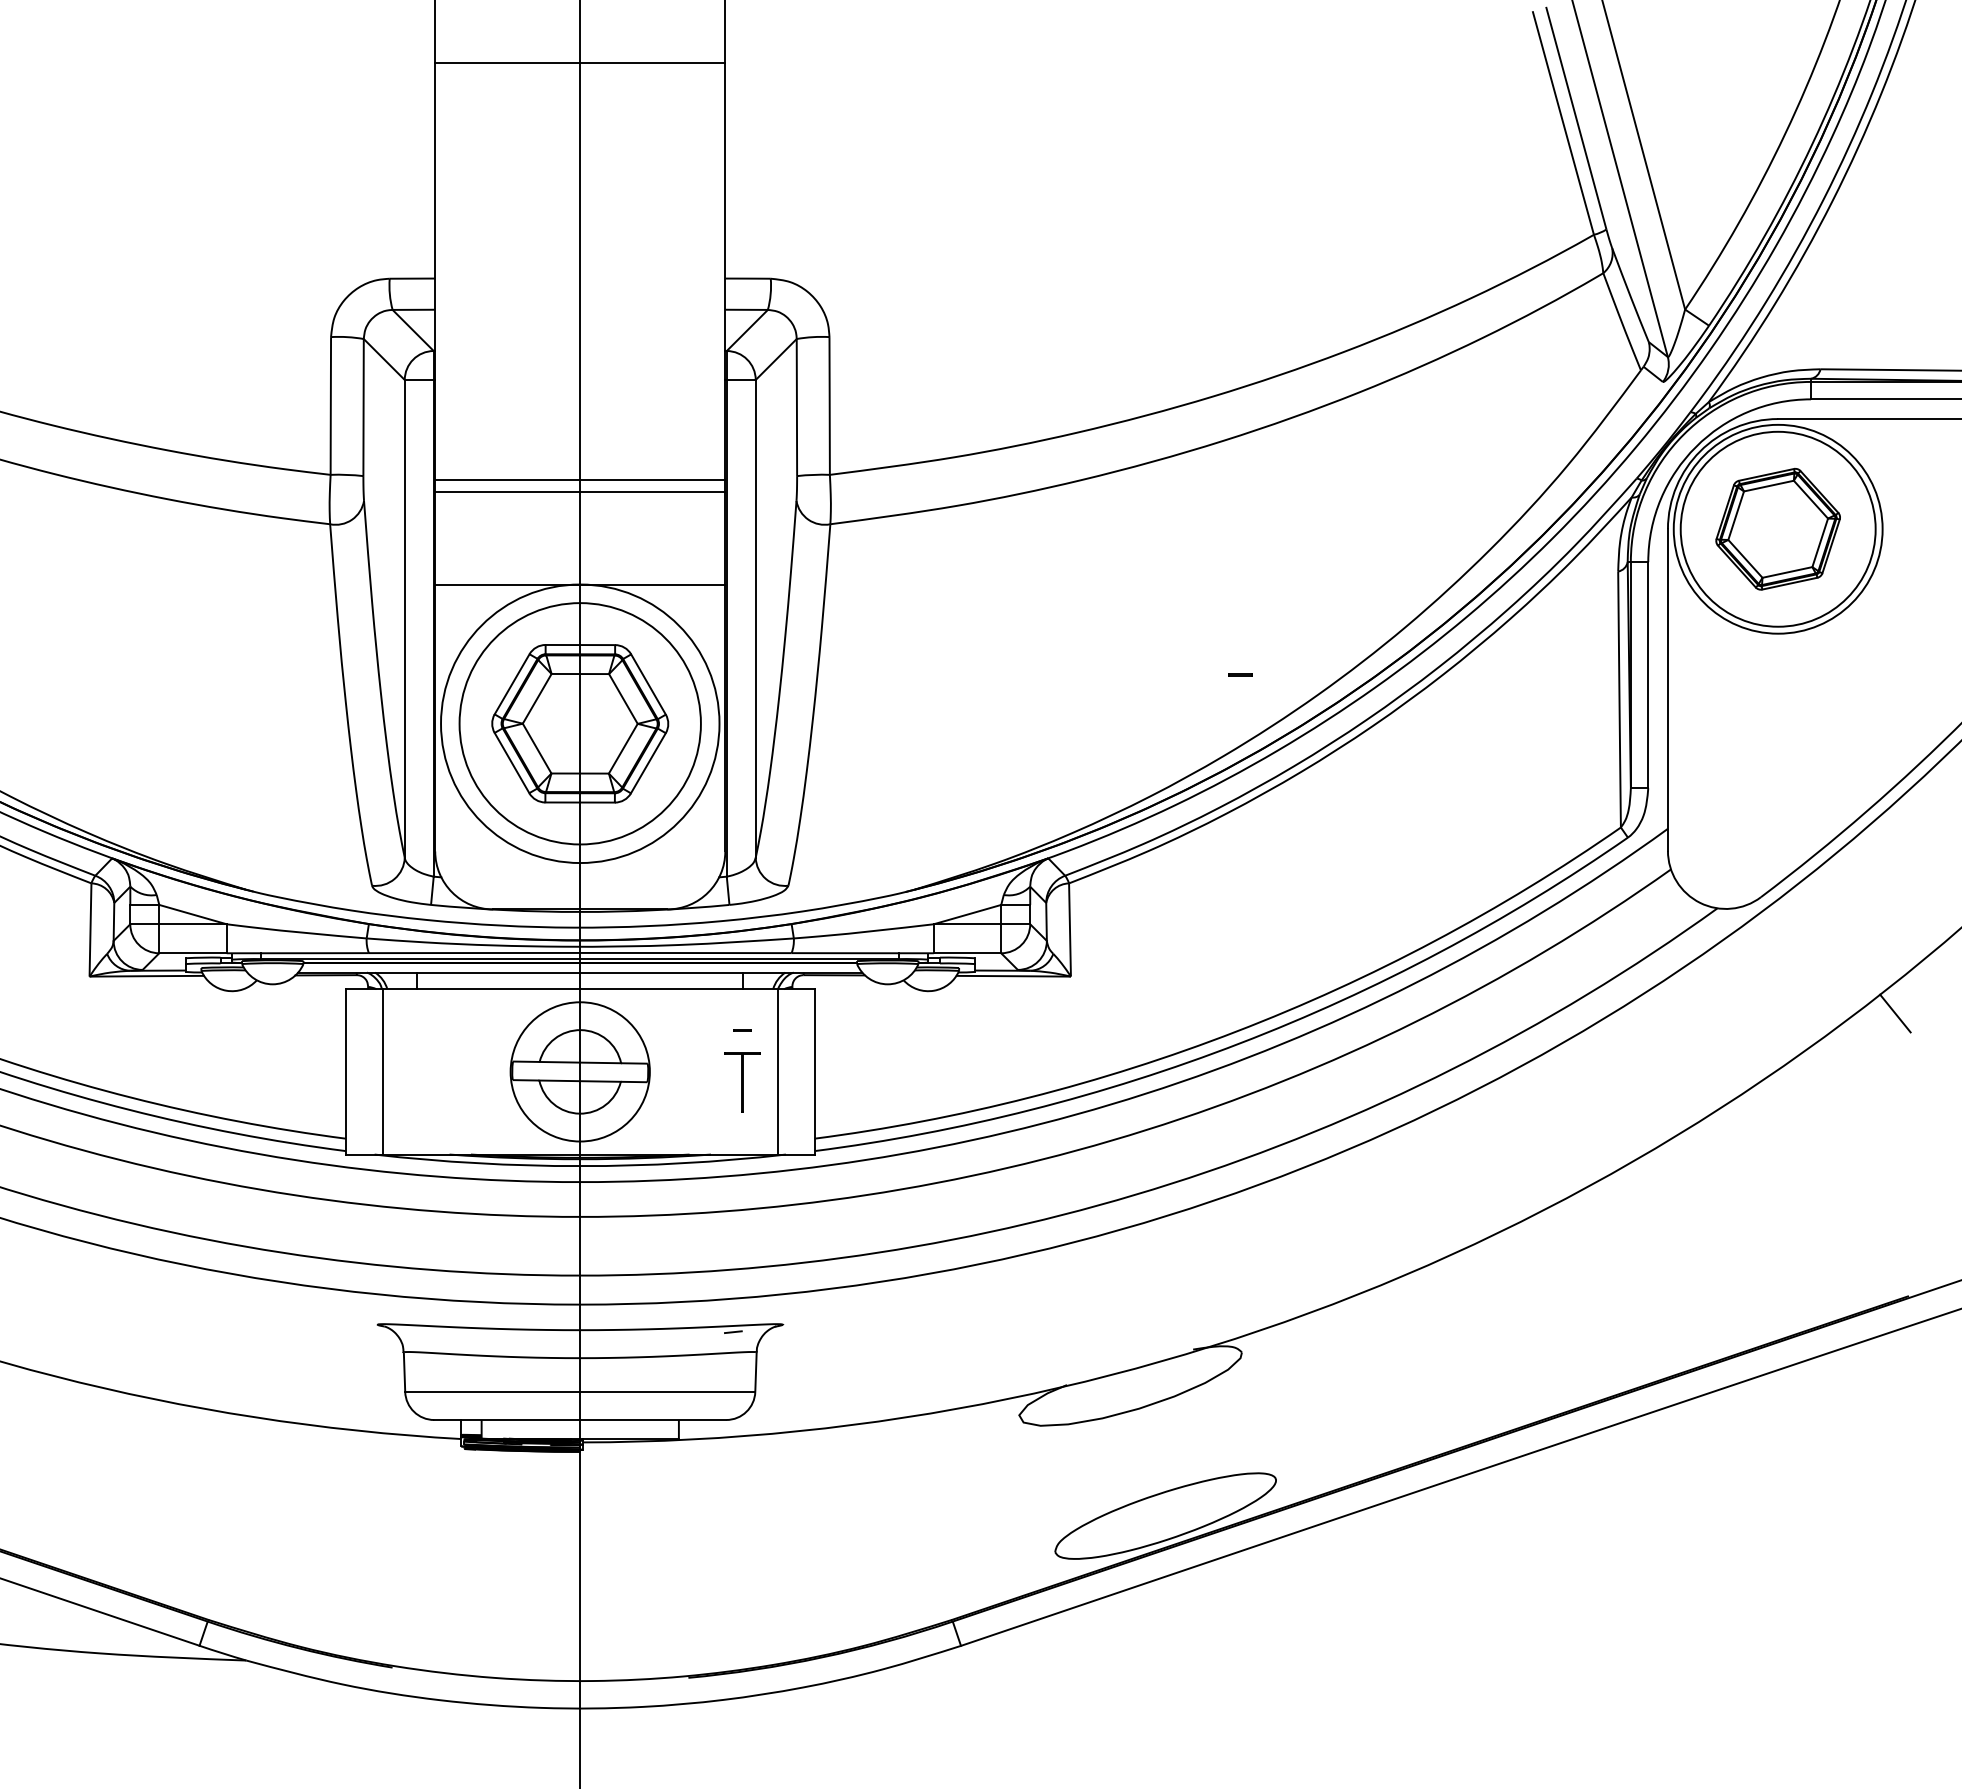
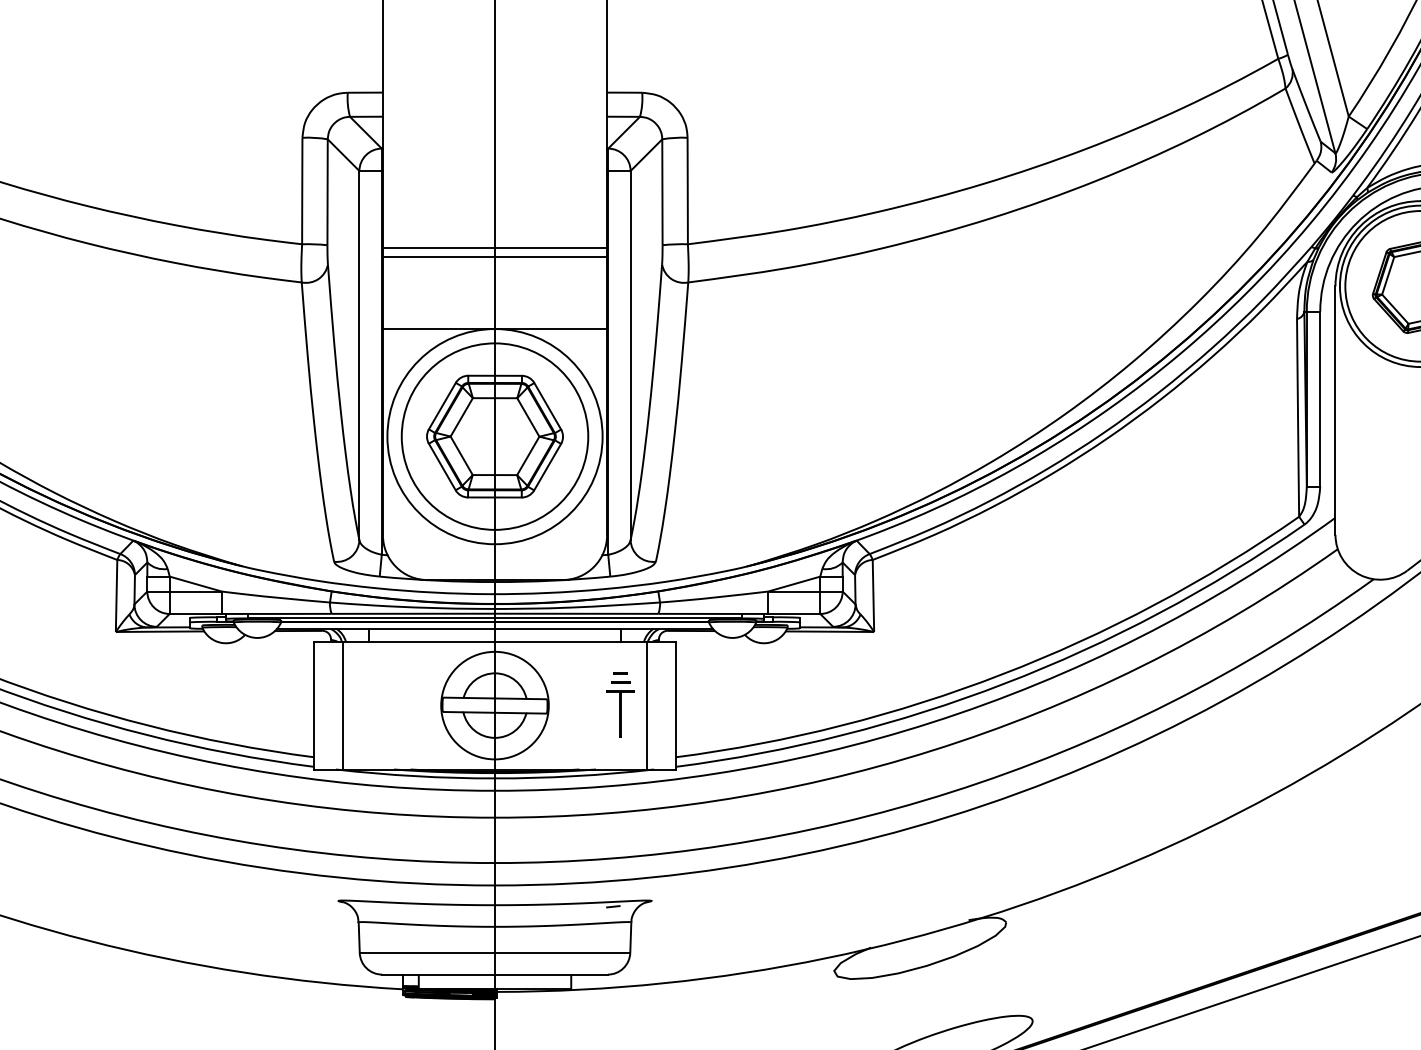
line: (1240, 674) -> (620, 682), moved

